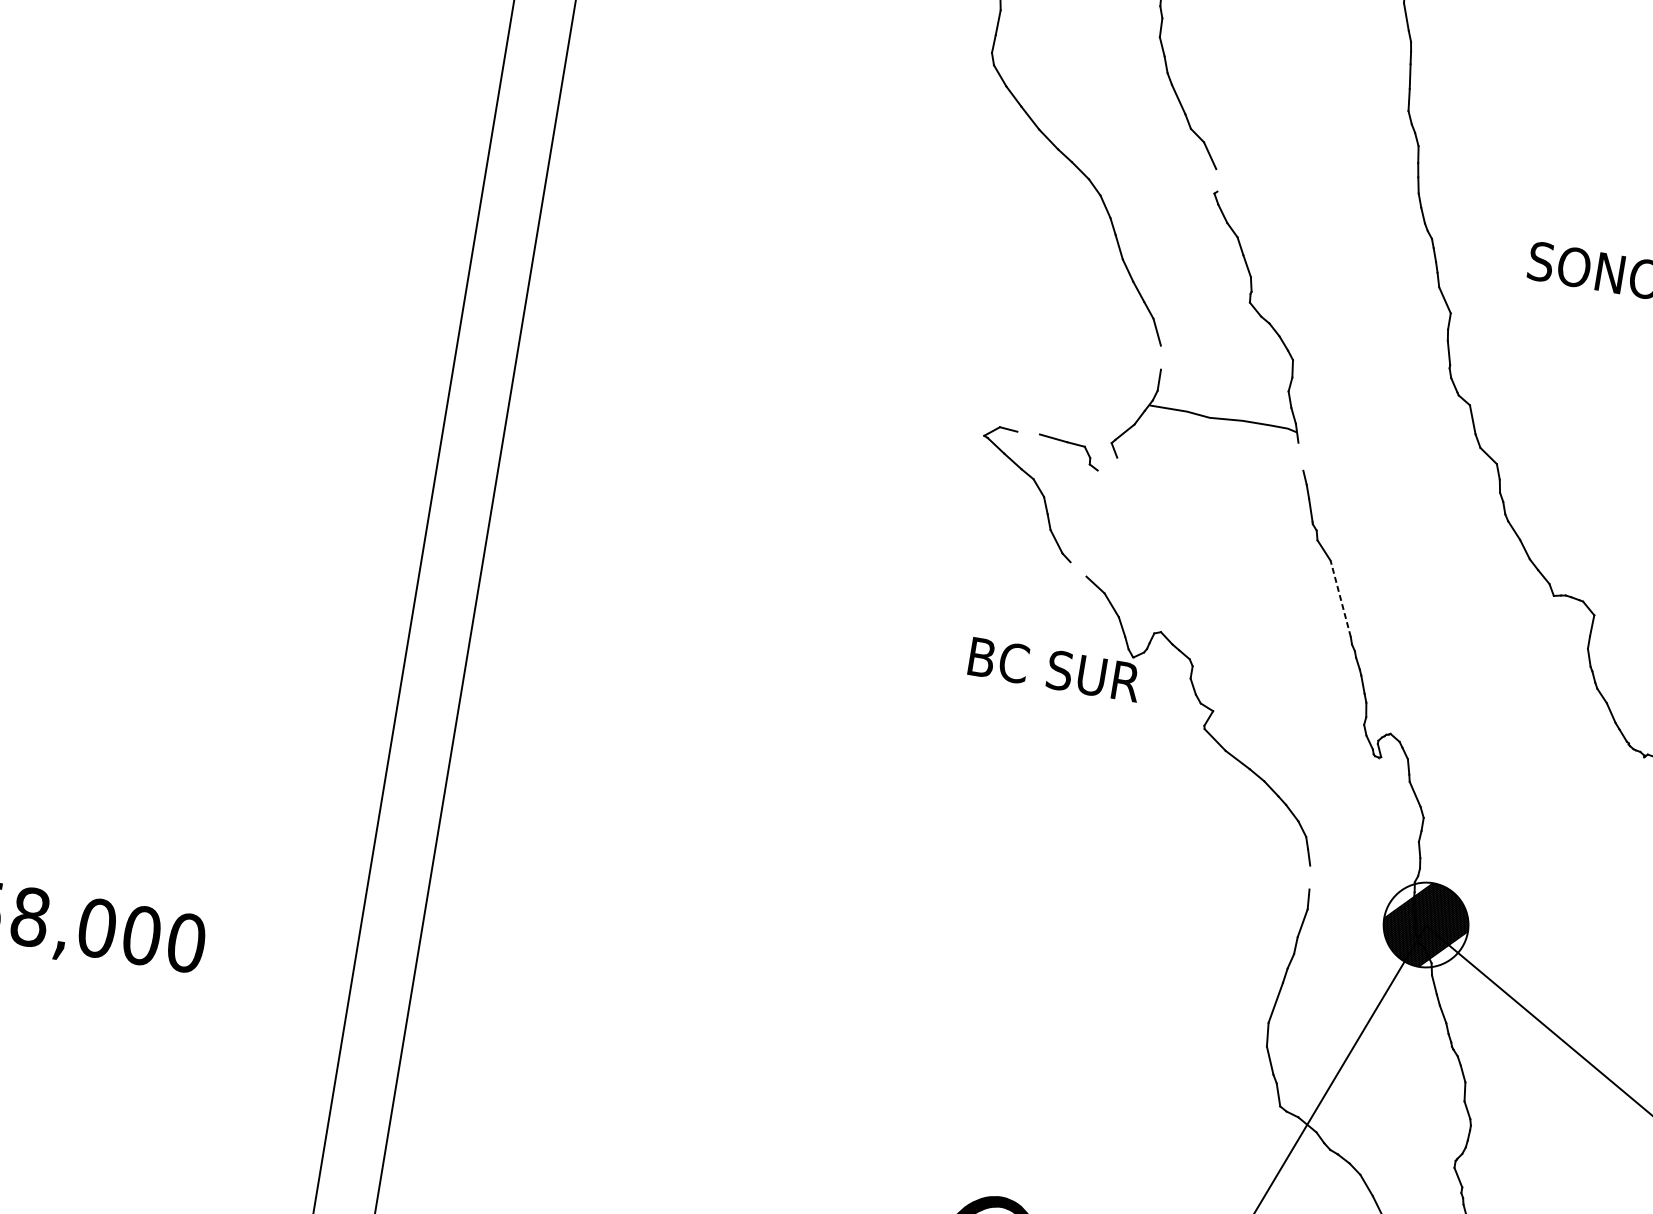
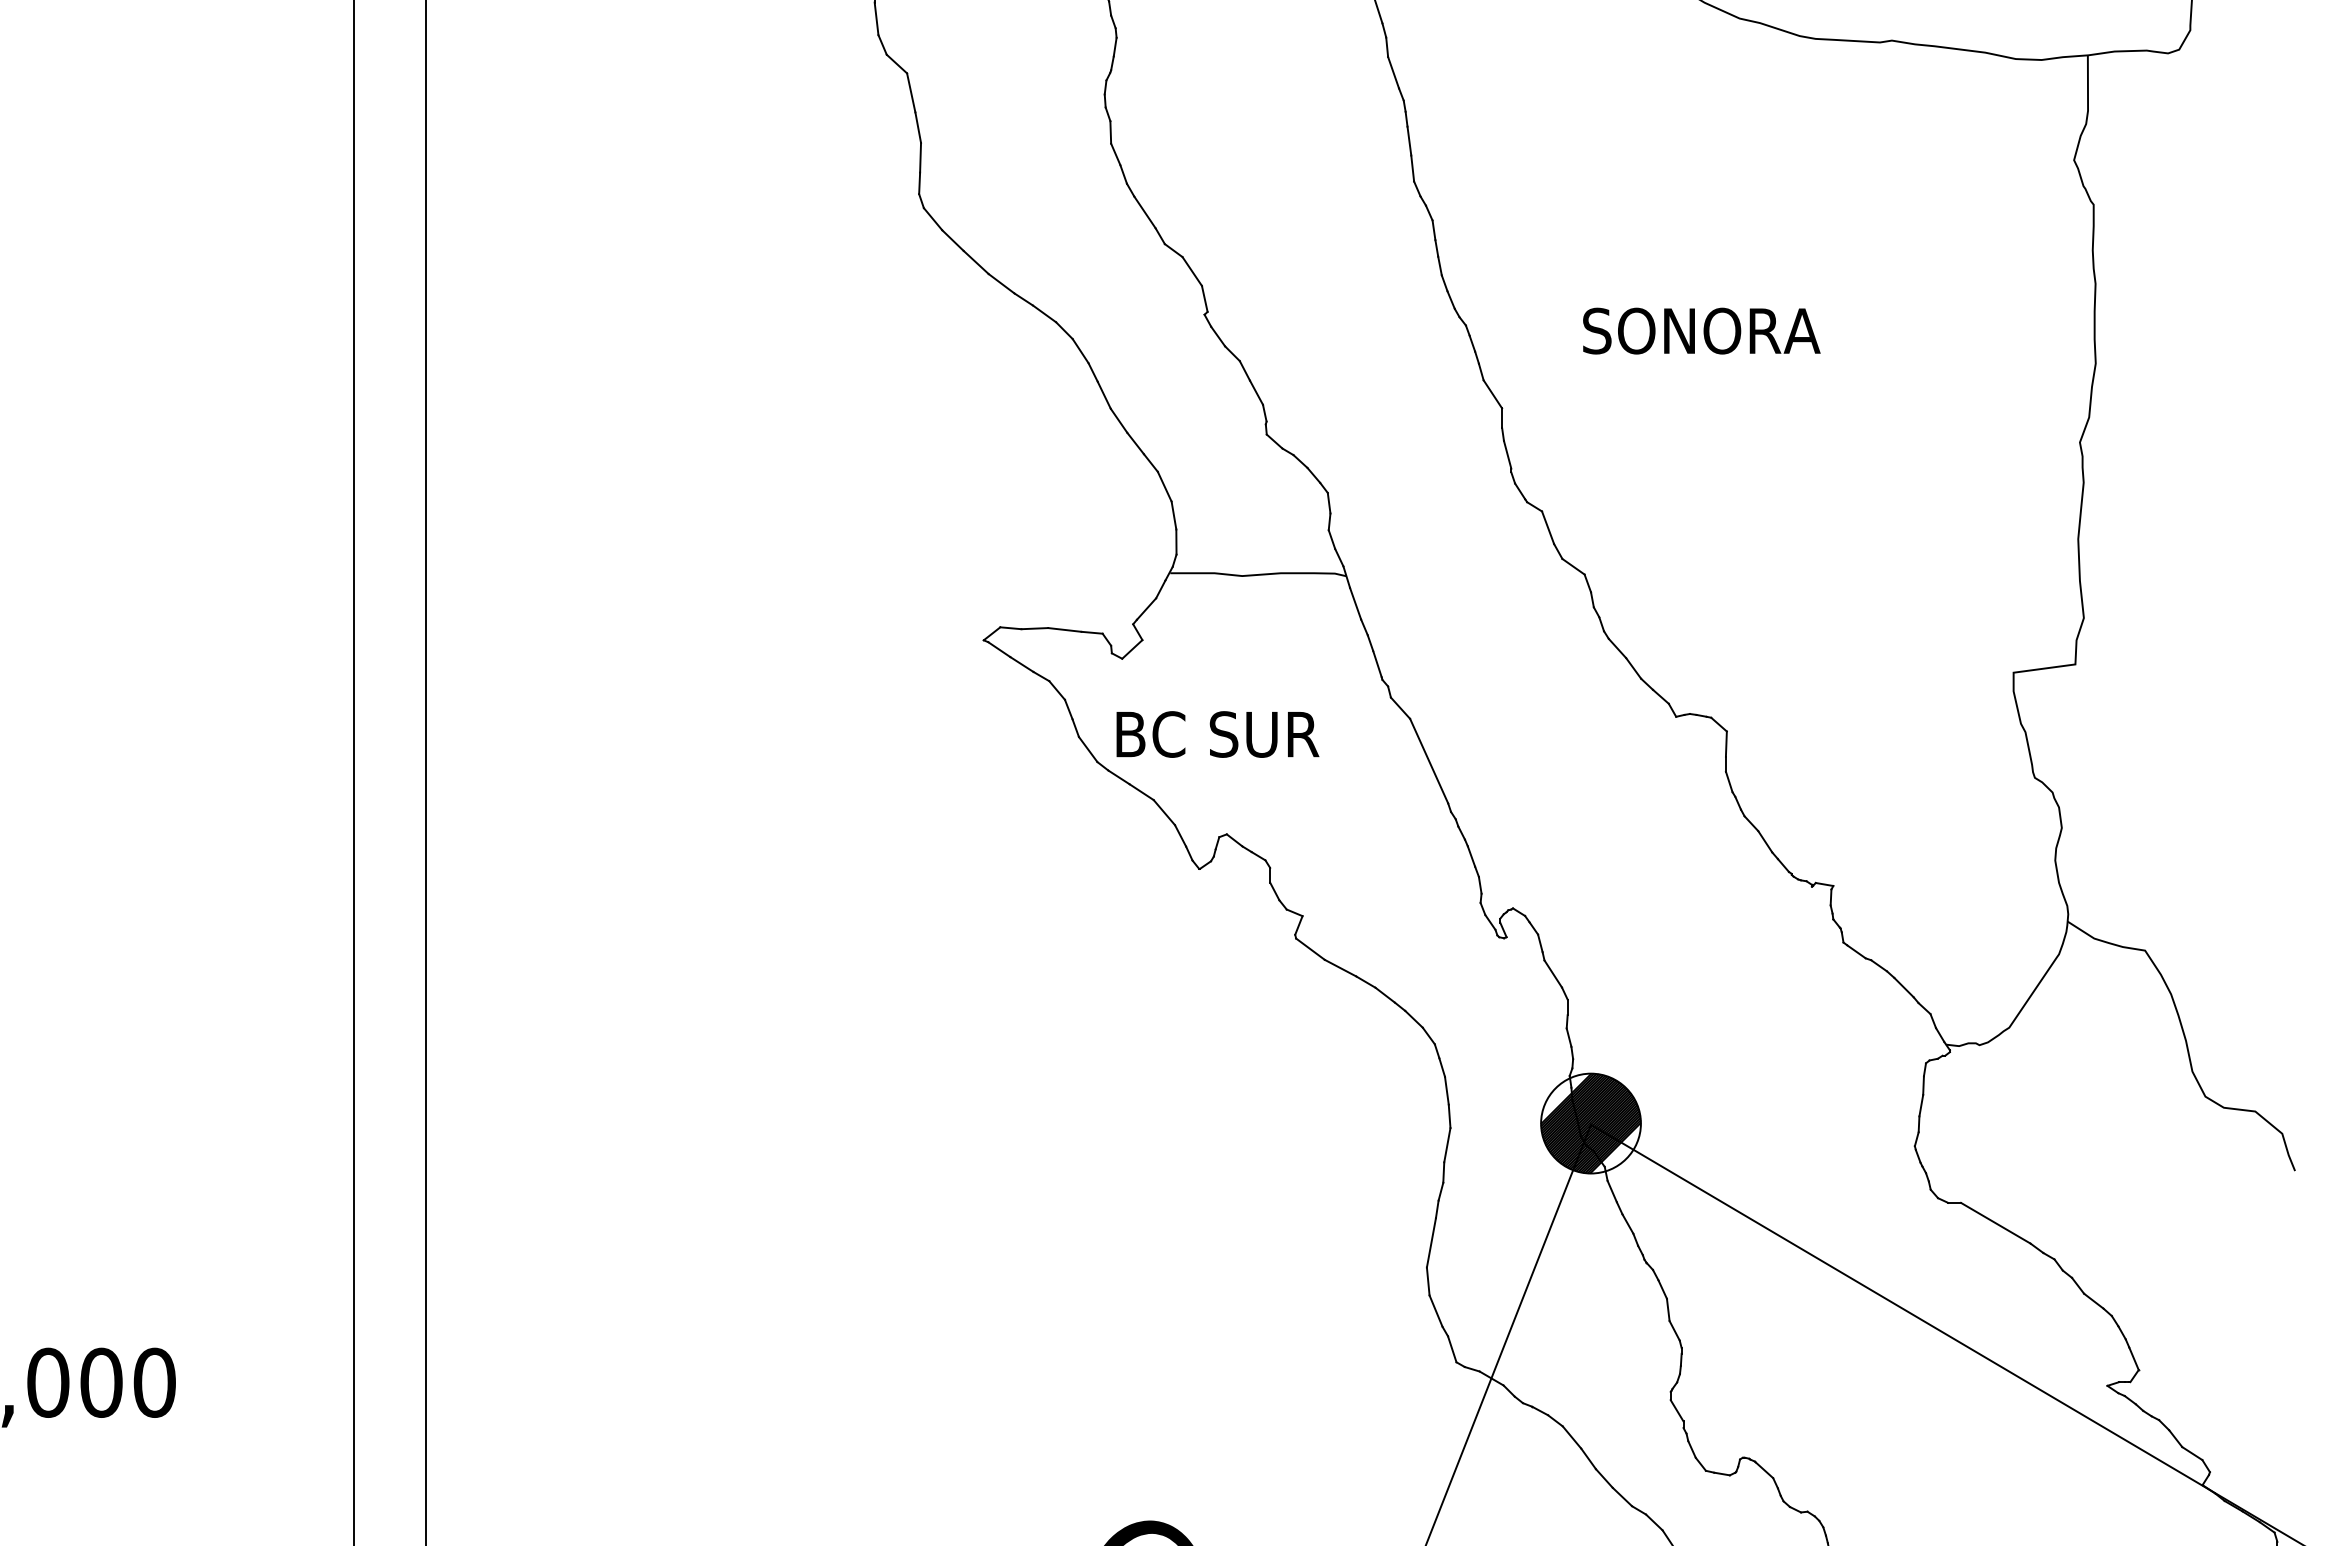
line: (1216, 179) -> (1204, 298), added
line: (1160, 357) -> (1173, 515), added
line: (1028, 432) -> (1034, 628), added
line: (1300, 456) -> (1355, 603), added
line: (1107, 464) -> (1132, 649), added
line: (1078, 569) -> (1118, 777), added
line: (1340, 598) -> (1428, 760), dashed -> solid
text: (1054, 669) -> (1217, 734), moved
line: (1309, 877) -> (1446, 1090), added

